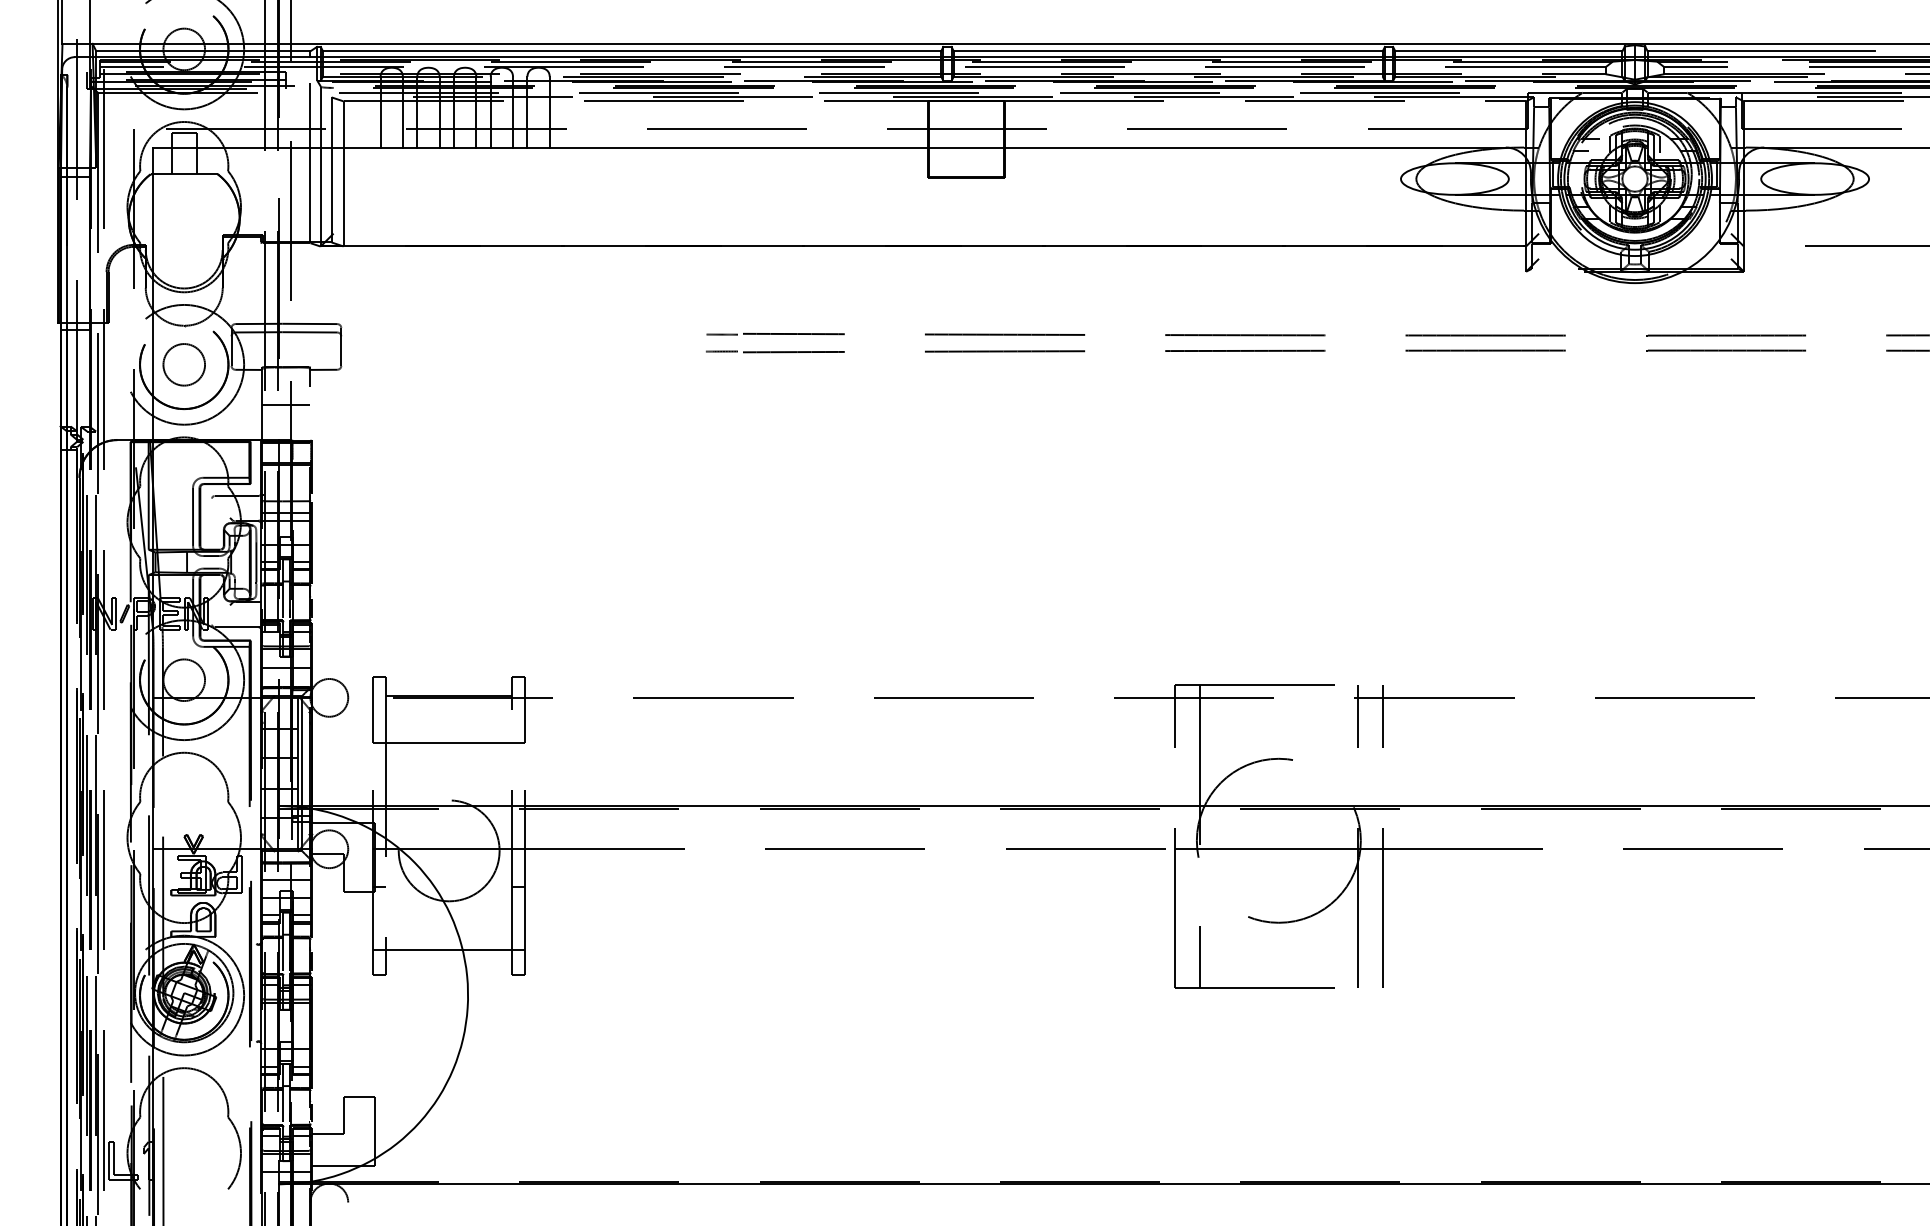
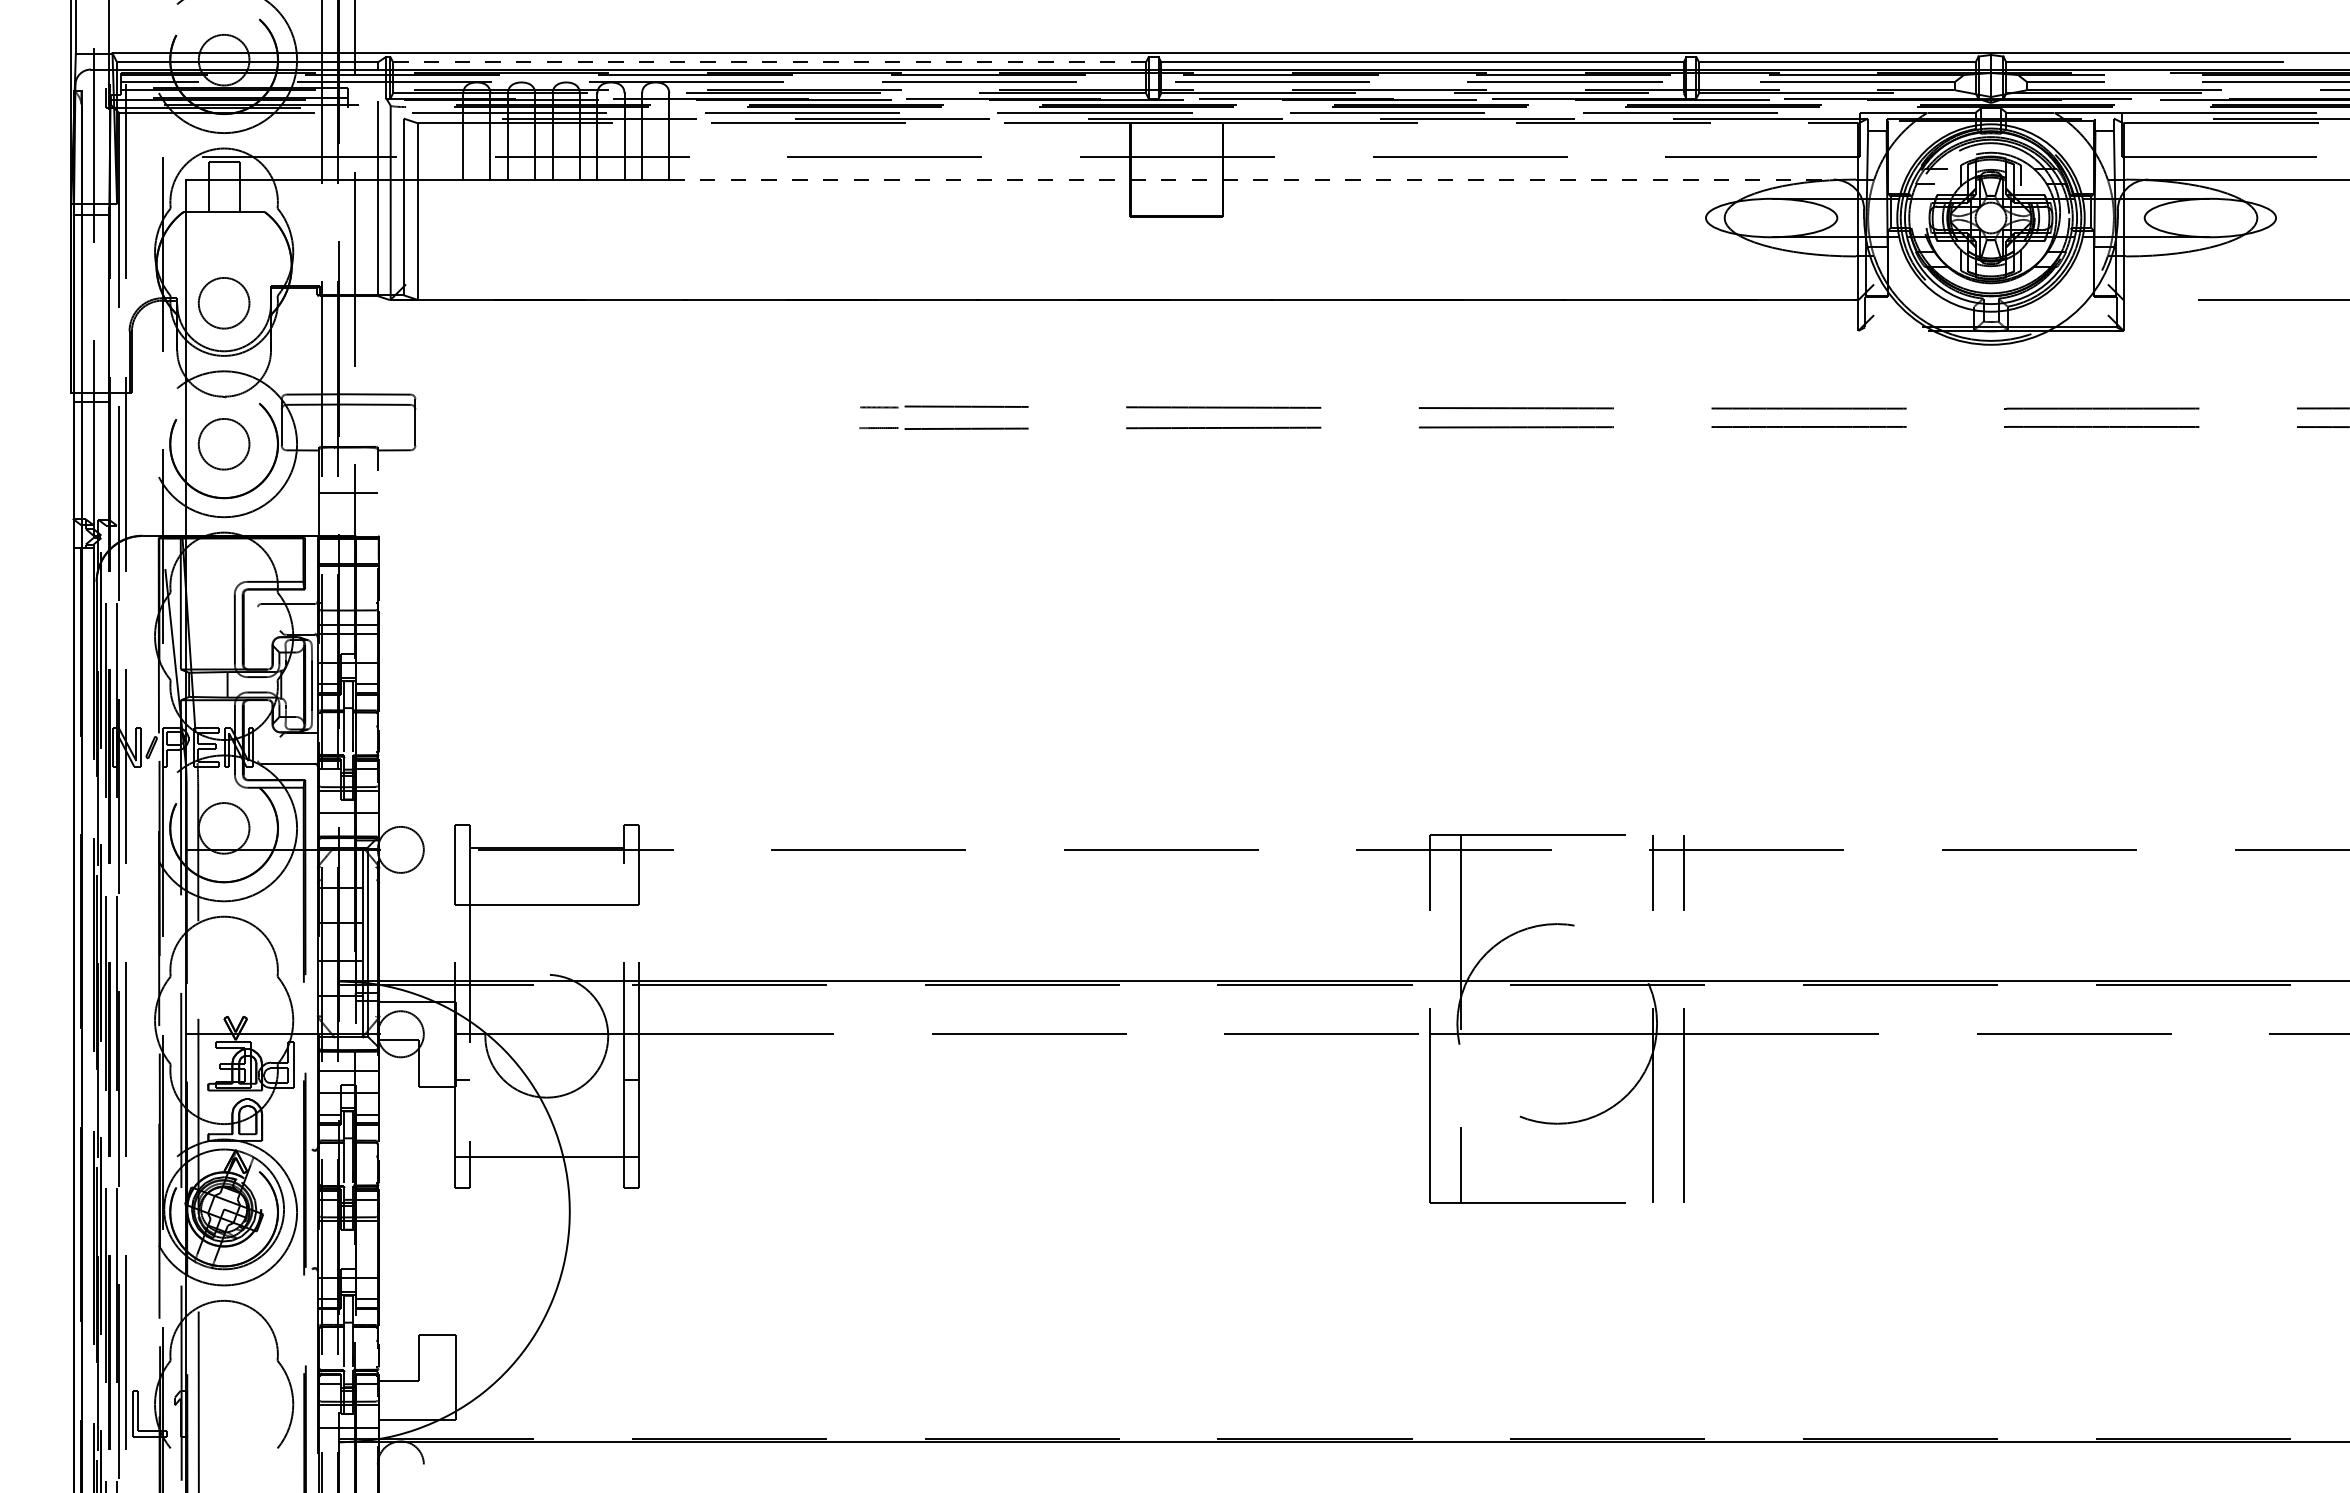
line: (632, 51) -> (770, 62), solid -> dashed
line: (1027, 147) -> (1251, 179), solid -> dashed
circle: (183, 249) -> (223, 303), added

